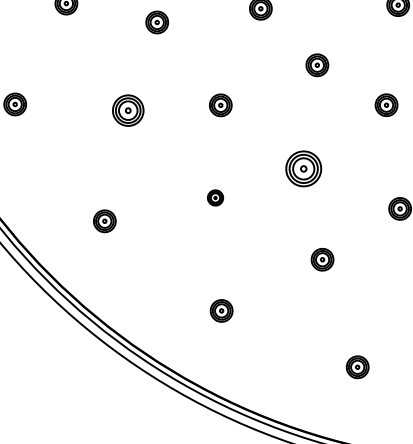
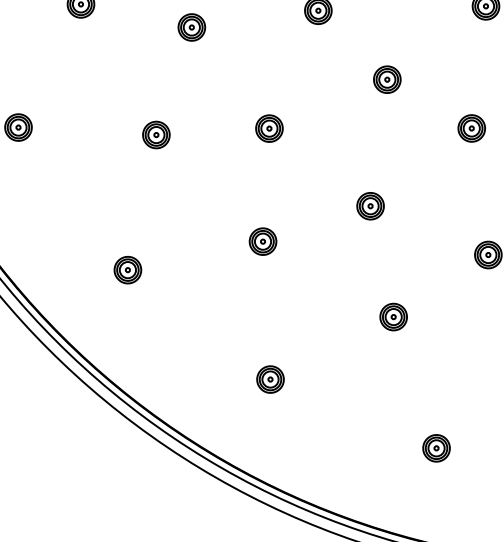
part: (127, 110) -> (155, 134), size x0.71
part: (303, 168) -> (370, 205), size x0.62
part: (215, 197) -> (262, 241), size x1.43

